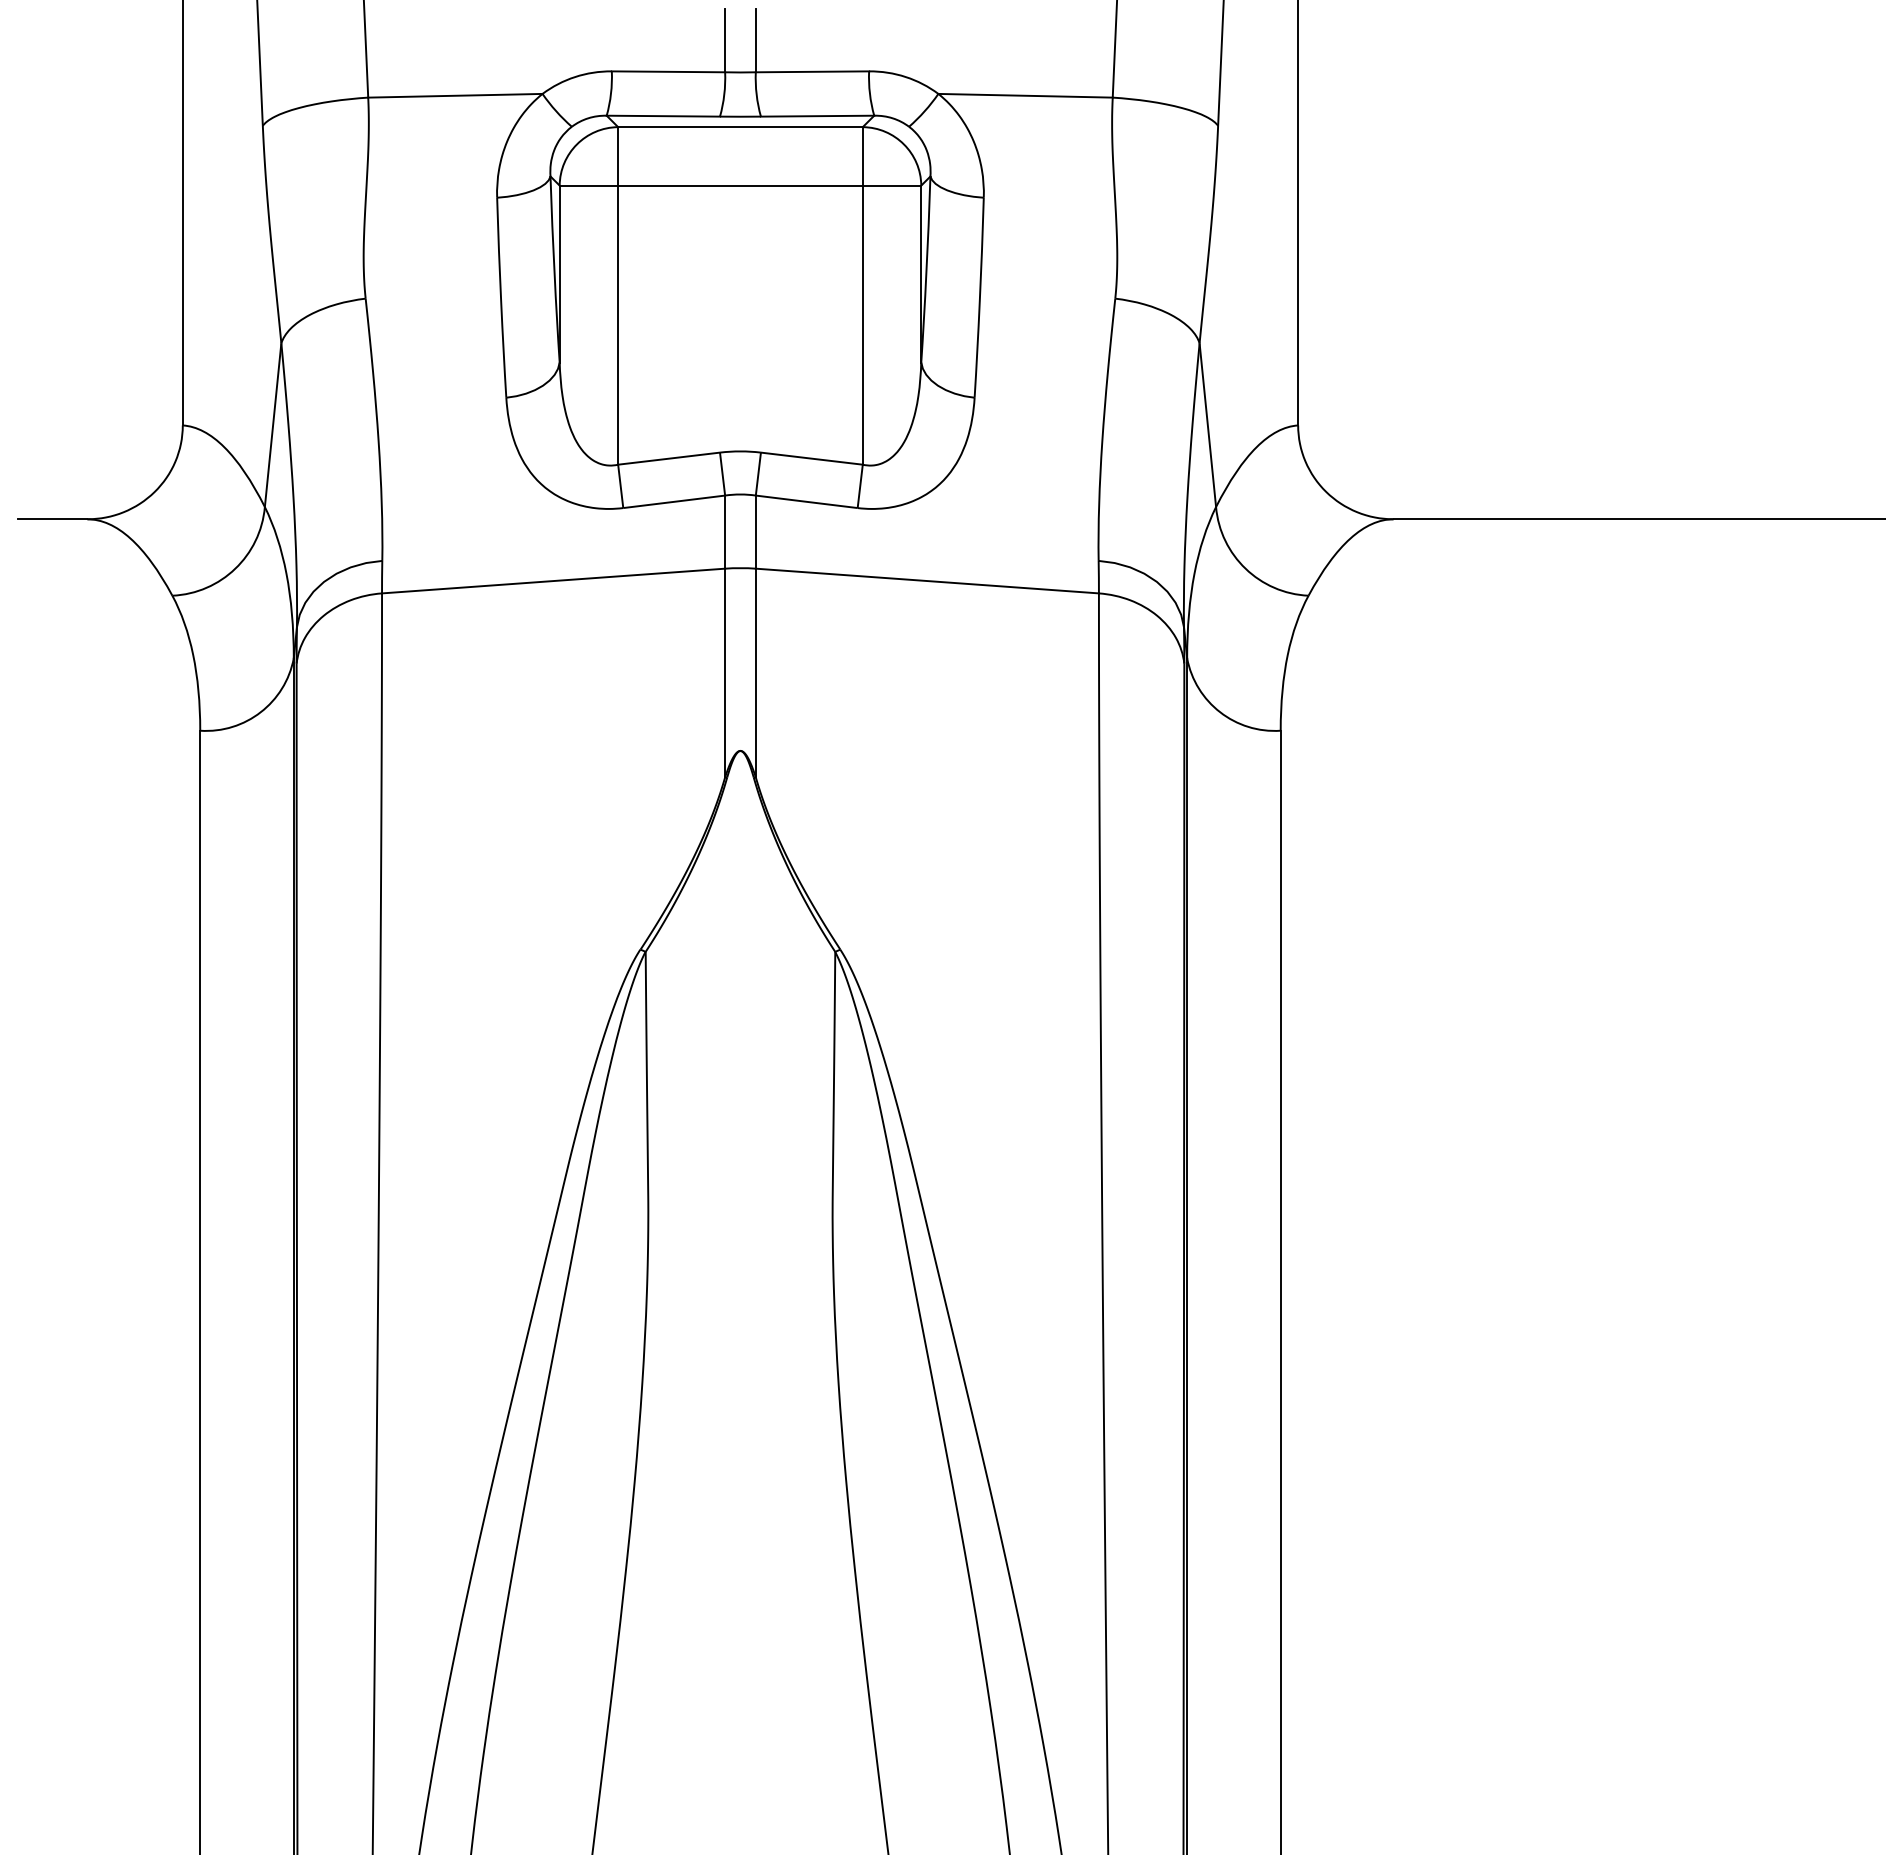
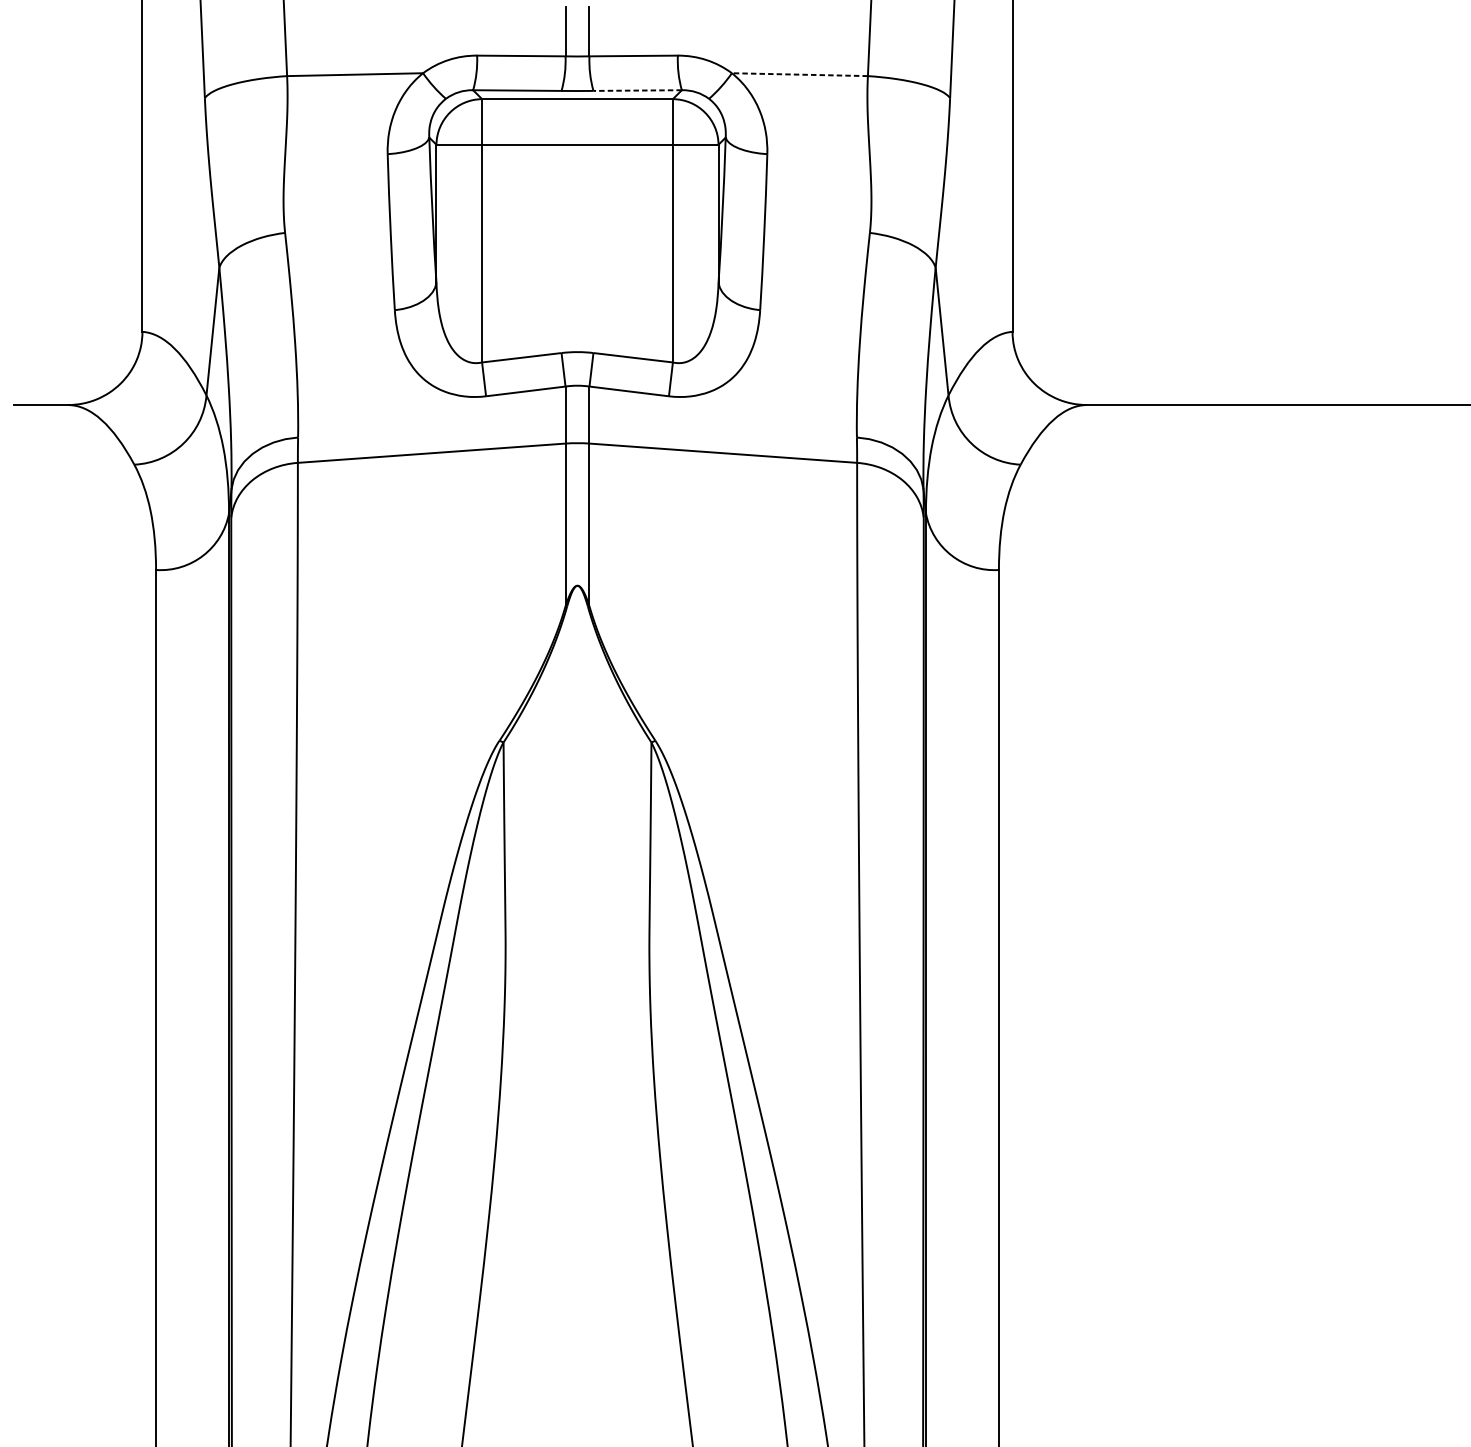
line: (1025, 95) -> (799, 74), solid -> dashed
line: (817, 116) -> (637, 90), solid -> dashed

